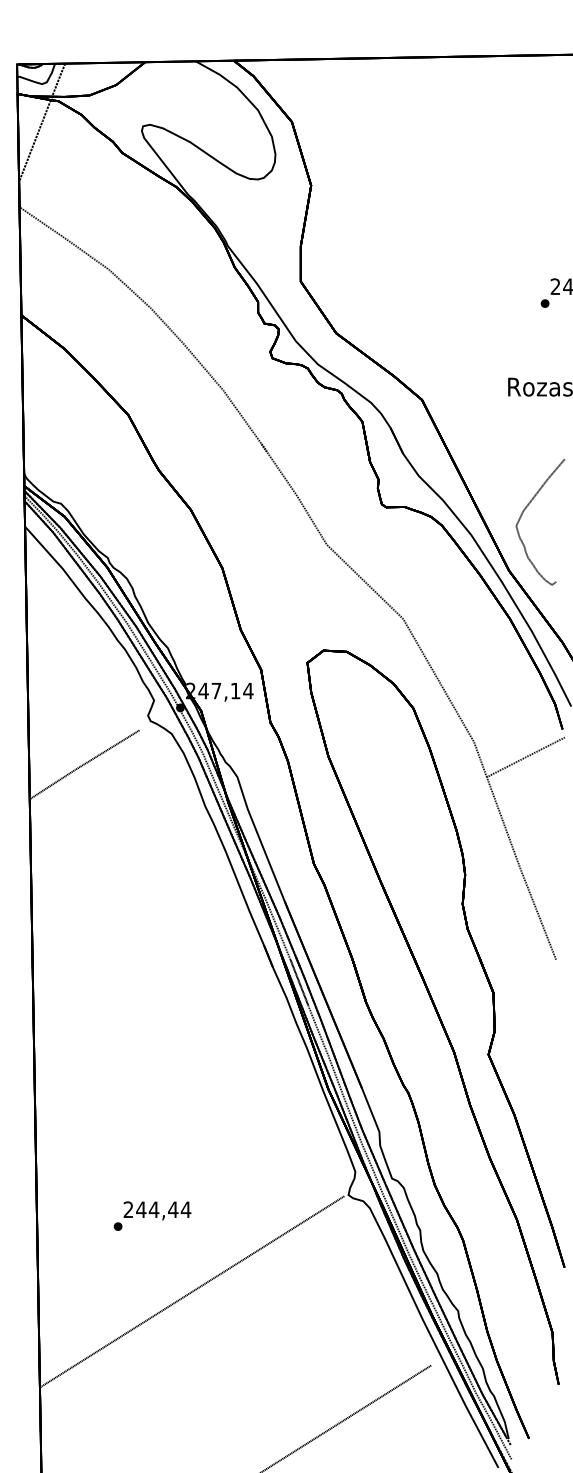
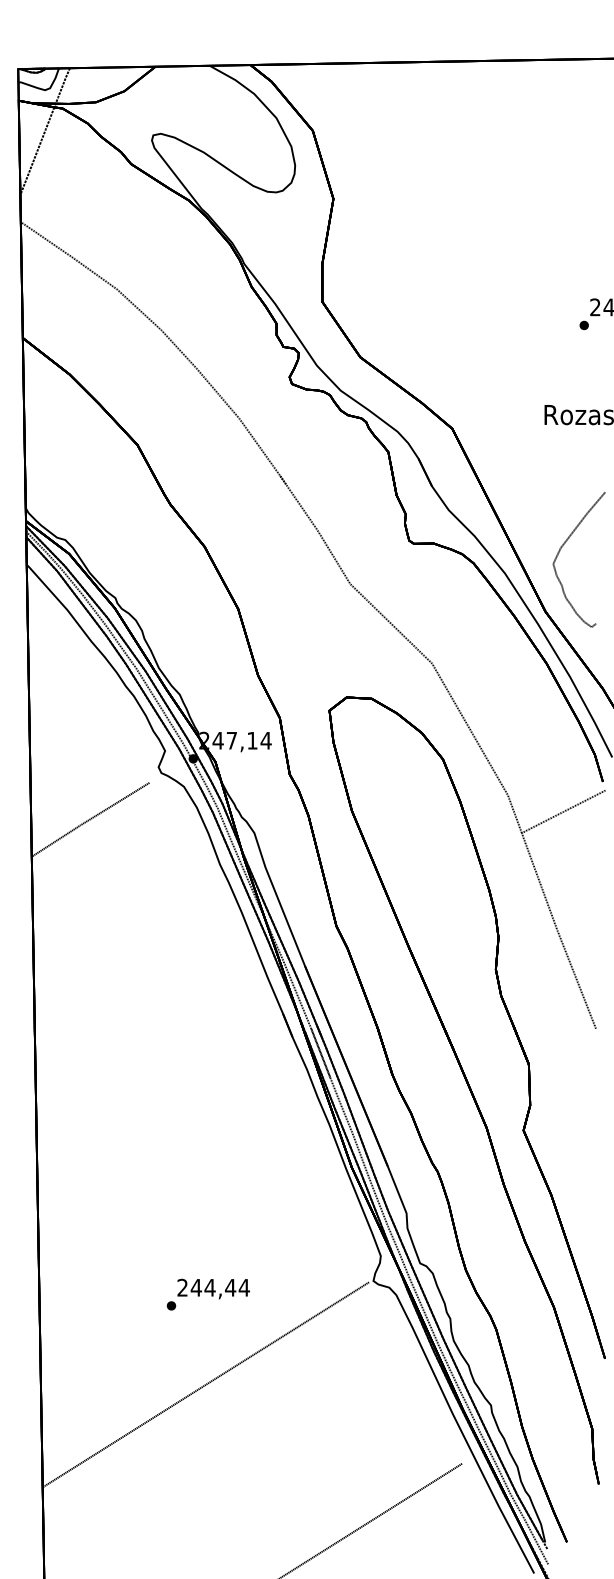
text: (151, 1216) -> (207, 1294), moved

